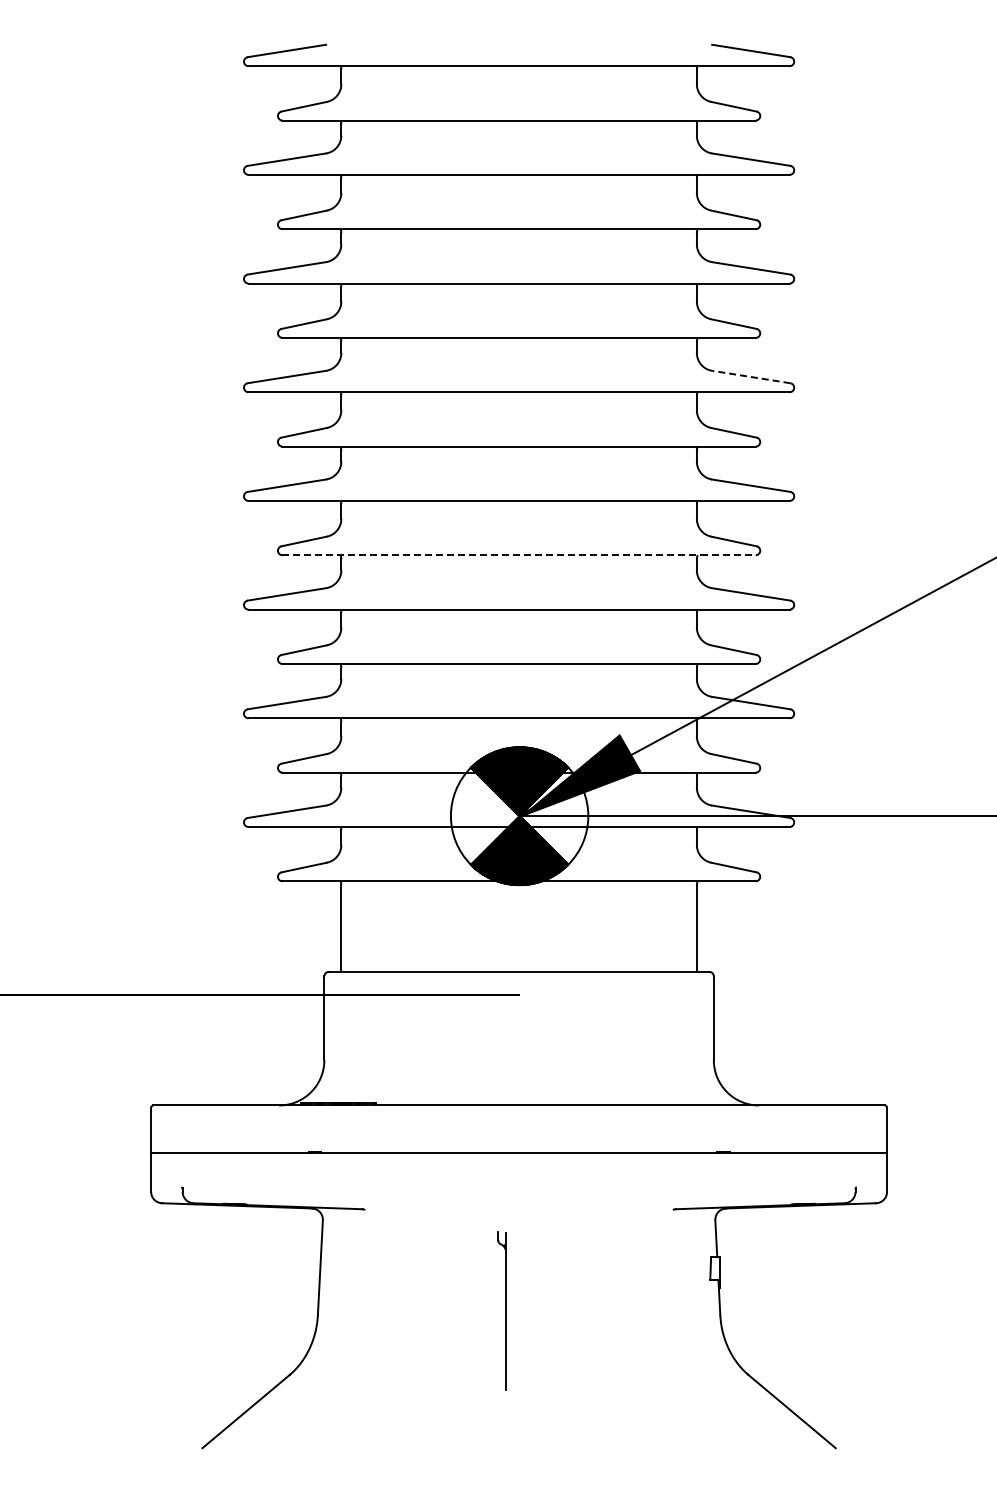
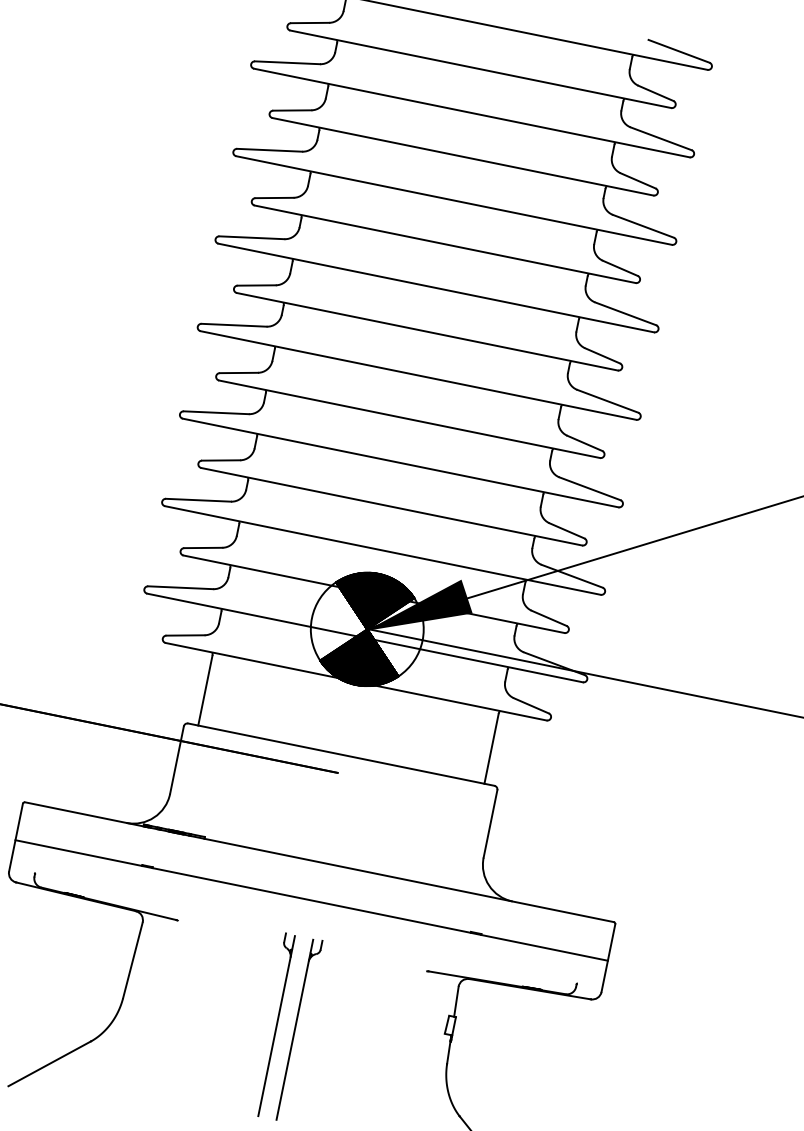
line: (751, 377) -> (625, 314), dashed -> solid
line: (519, 555) -> (409, 419), dashed -> solid
part: (501, 1310) -> (271, 1024), size x1.43
part: (535, 1310) -> (299, 1029), added

